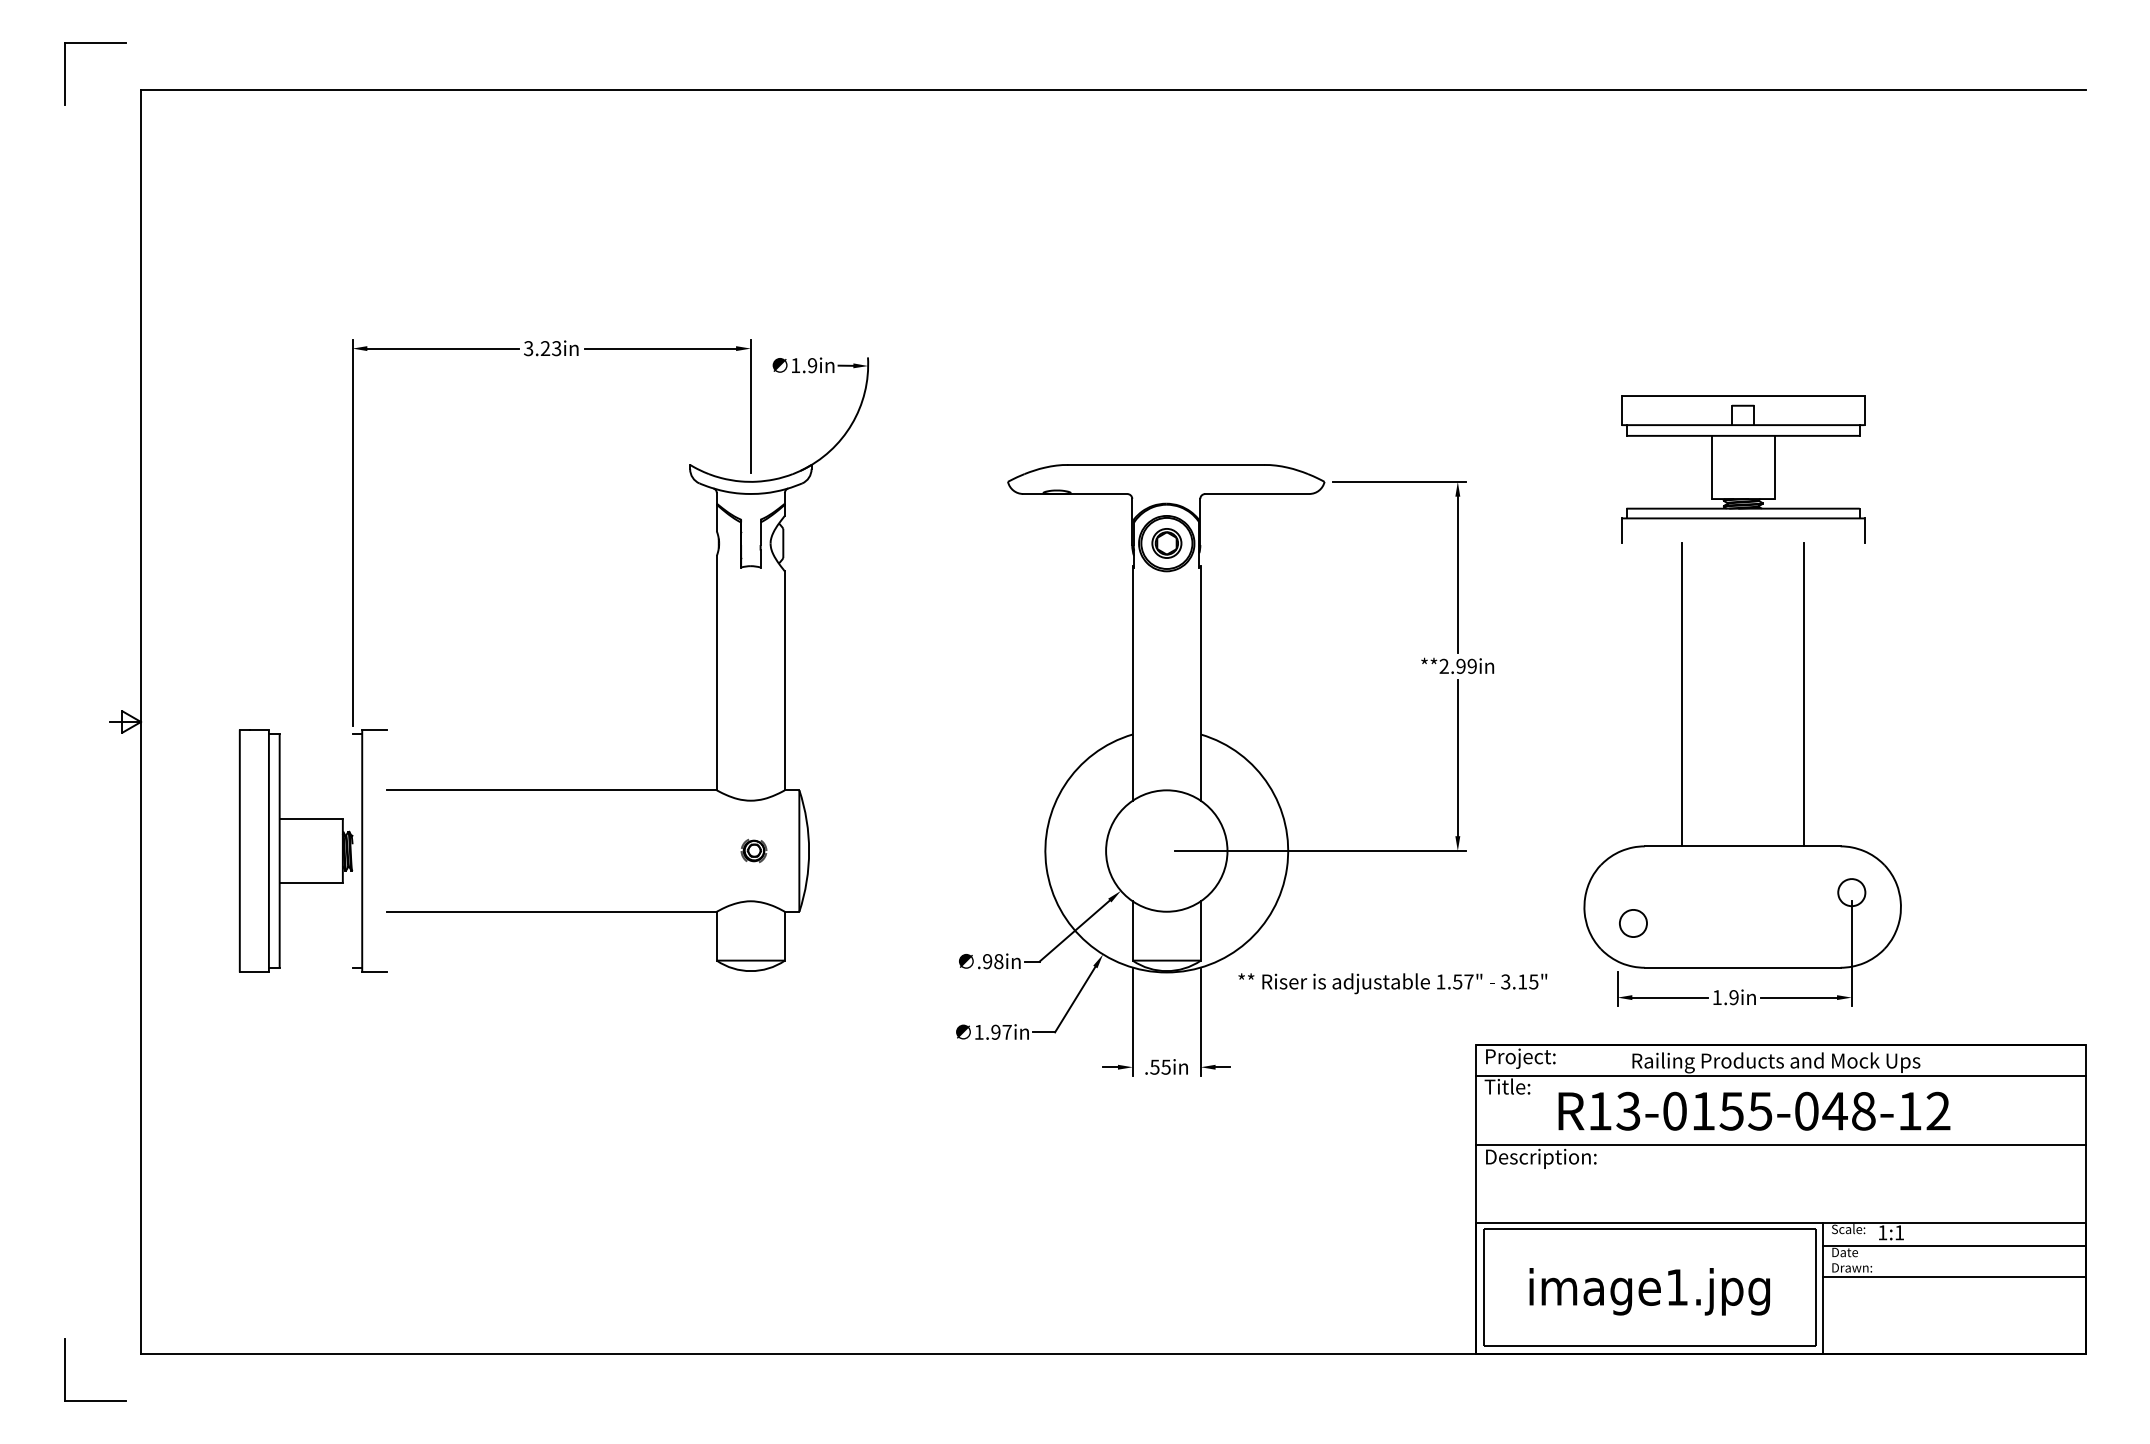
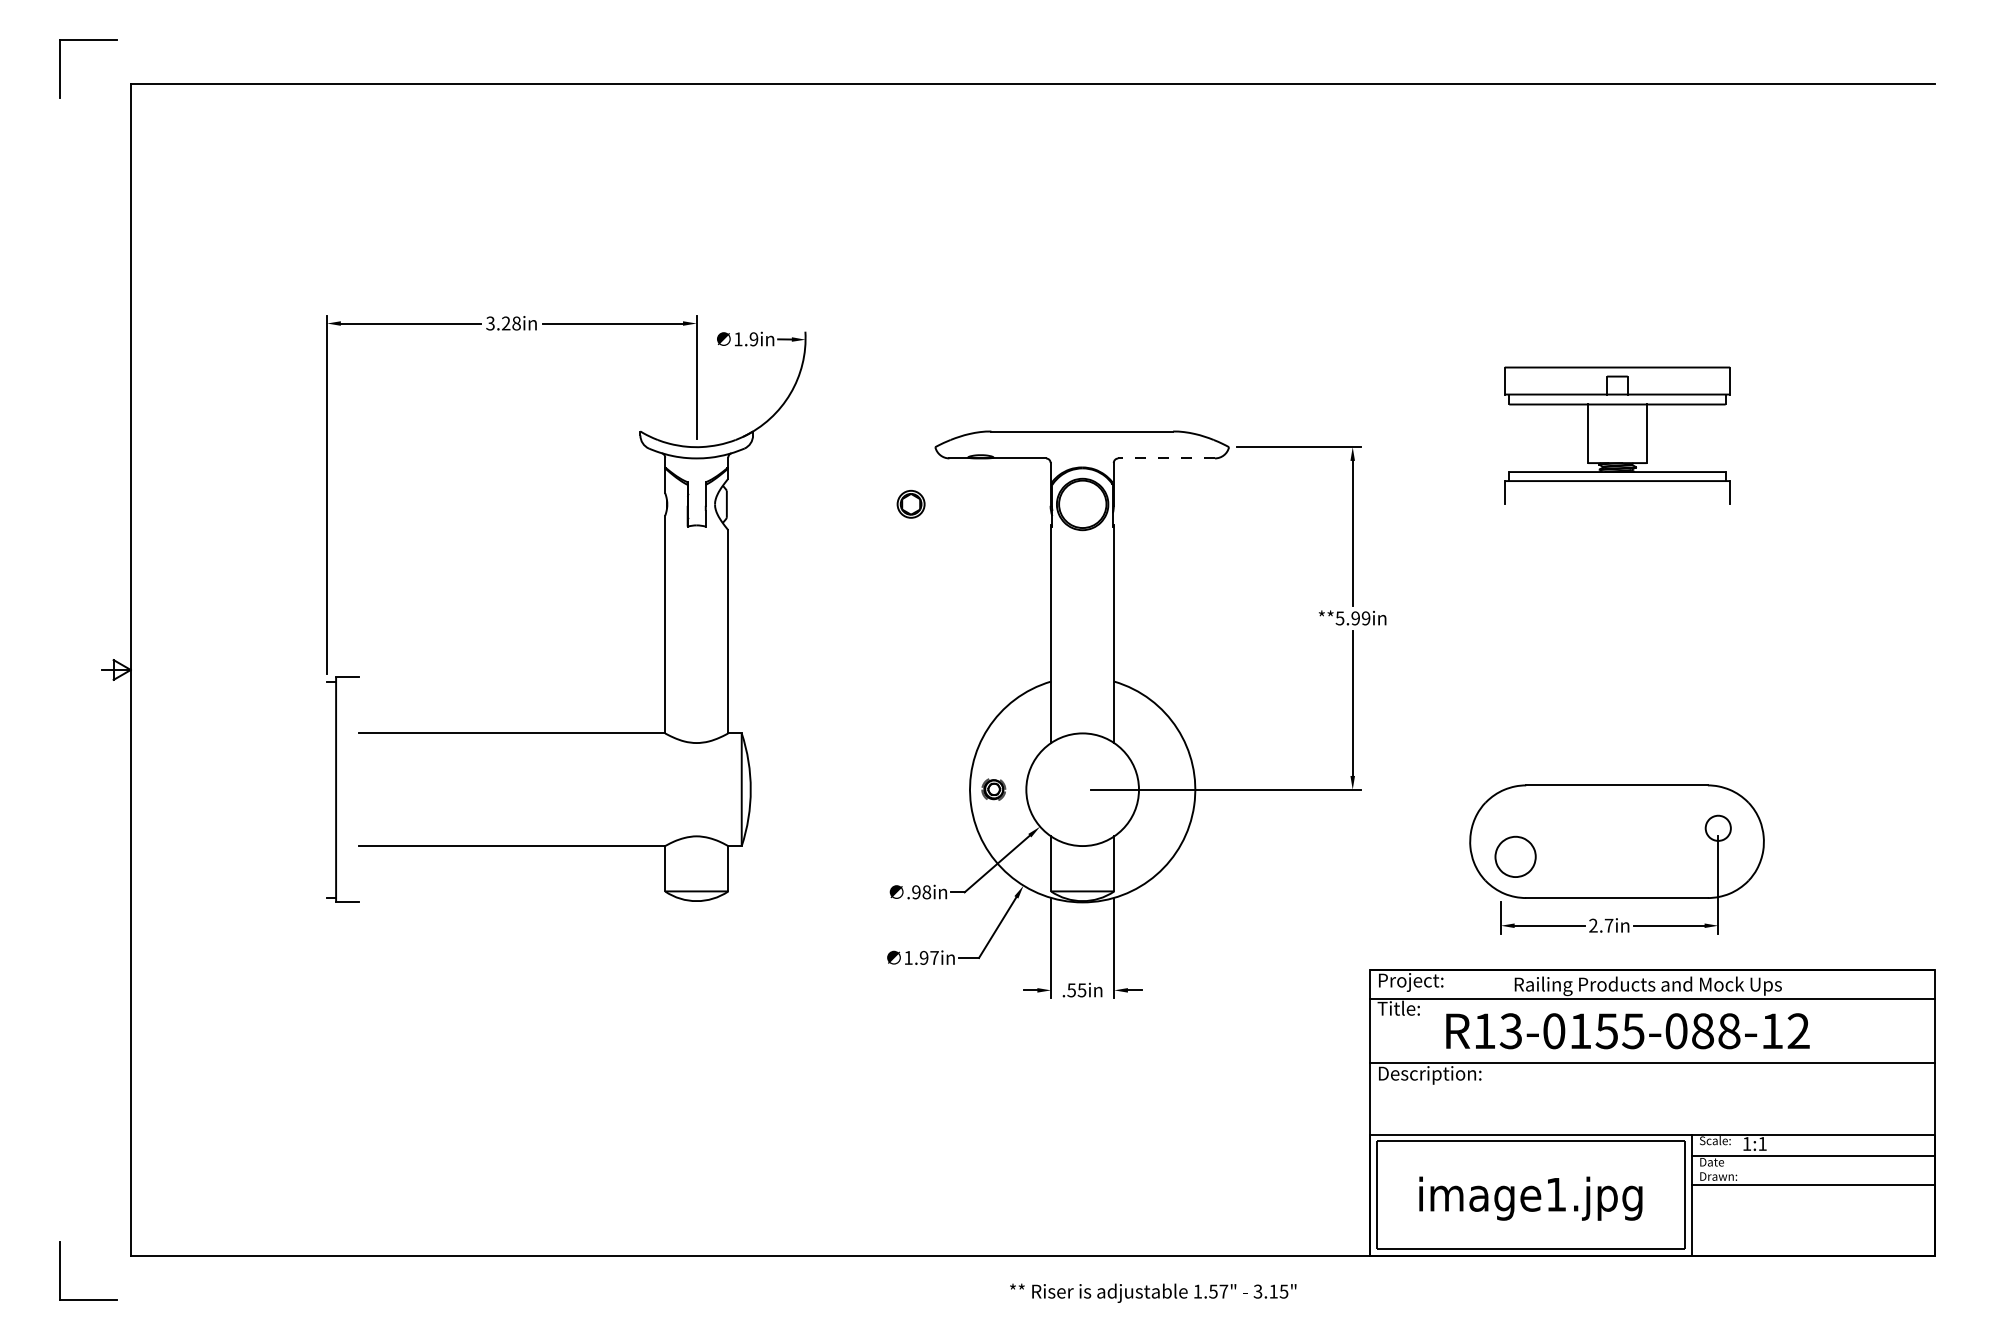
text: (556, 348) -> (516, 323), 3.23in -> 3.28in
line: (1256, 493) -> (1165, 457), solid -> dashed
part: (1166, 543) -> (910, 504), moved
text: (1443, 665) -> (1339, 617), **2.99in -> **5.99in
line: (1682, 694) -> (1561, 644), removed
line: (1803, 694) -> (1673, 644), removed
part: (295, 850) -> (274, 789), removed
part: (753, 850) -> (993, 789), moved
part: (1633, 923) -> (1515, 856), size x1.6
text: (1392, 983) -> (1152, 1293), moved
text: (1725, 997) -> (1601, 925), 1.9in -> 2.7in
text: (1834, 1111) -> (1702, 1031), R13-0155-048-12 -> R13-0155-088-12

